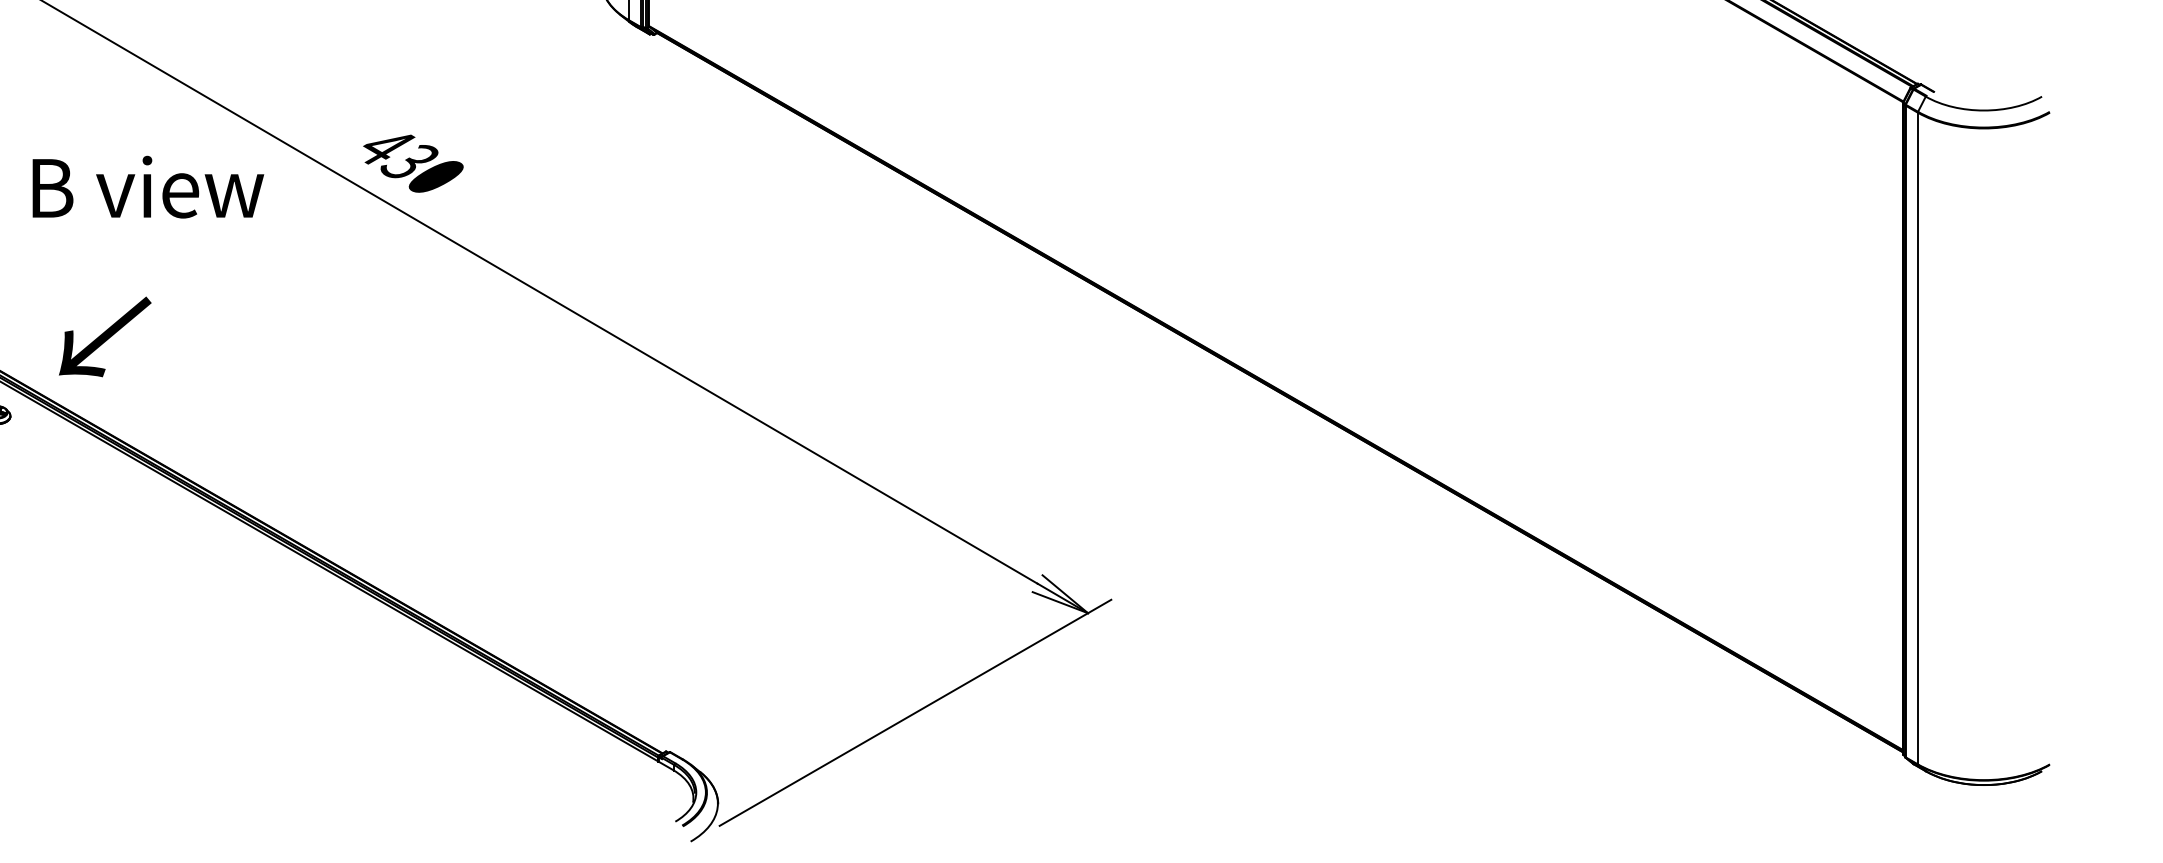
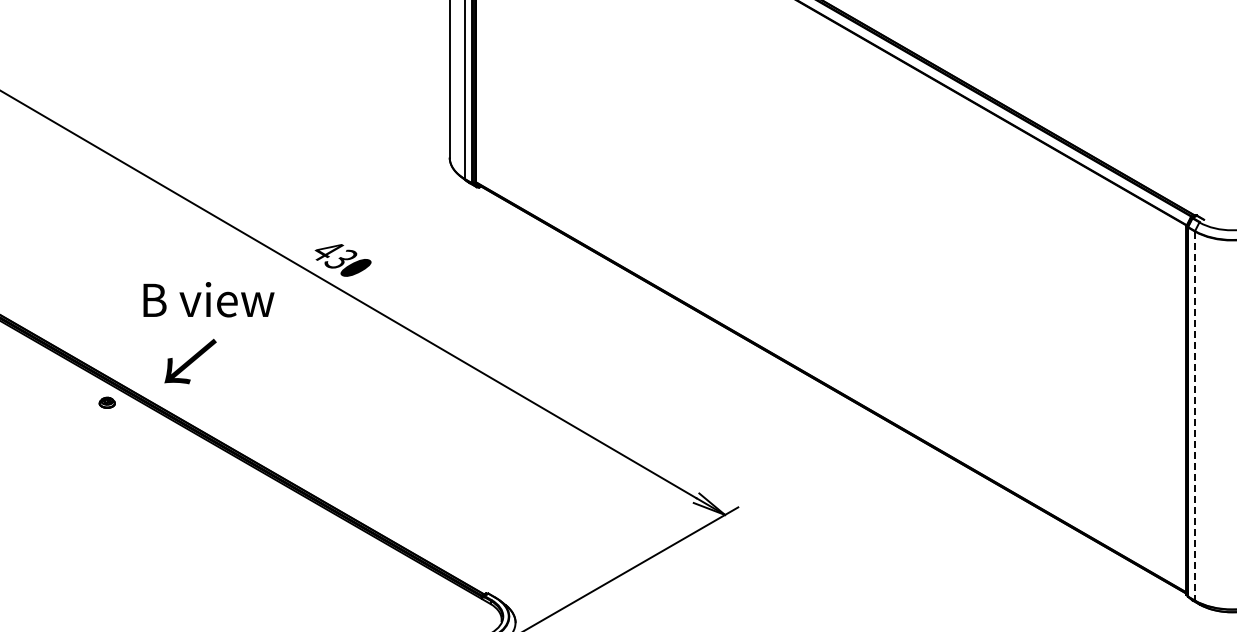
text: (147, 186) -> (208, 299), moved
text: (105, 336) -> (190, 361), moved
line: (1917, 439) -> (1194, 416), solid -> dashed

